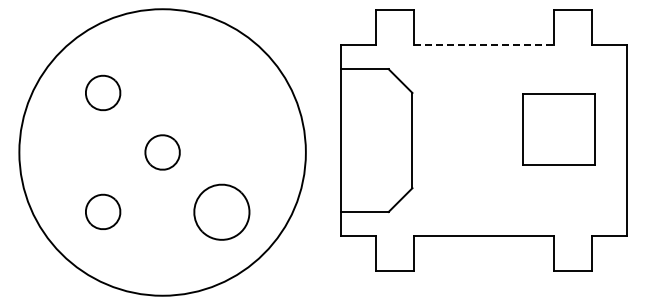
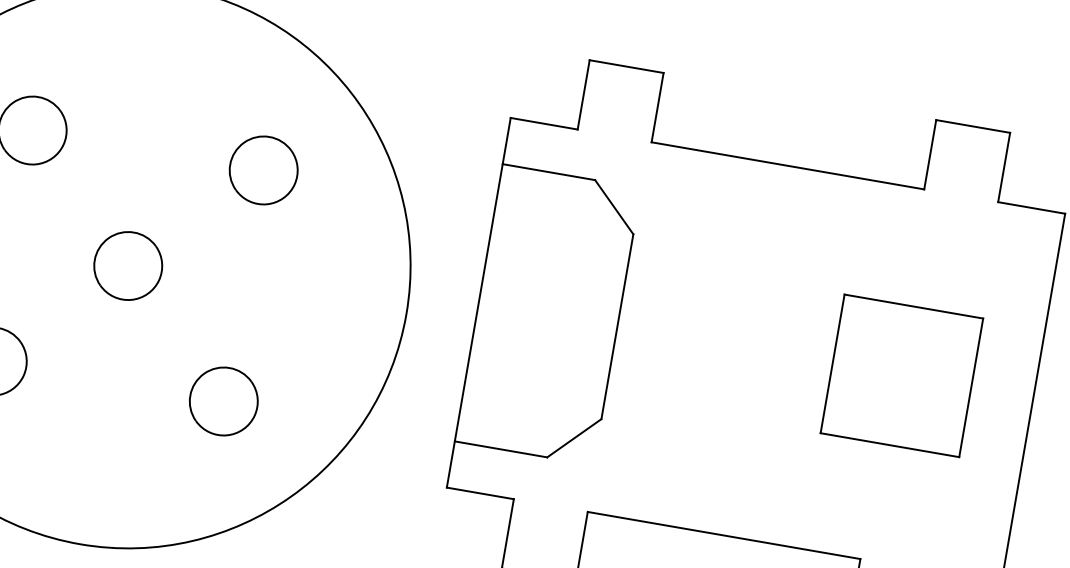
line: (484, 45) -> (789, 166), dashed -> solid
part: (222, 92) -> (264, 169), added
part: (558, 129) -> (901, 375), moved
part: (222, 211) -> (224, 400), size x0.62

